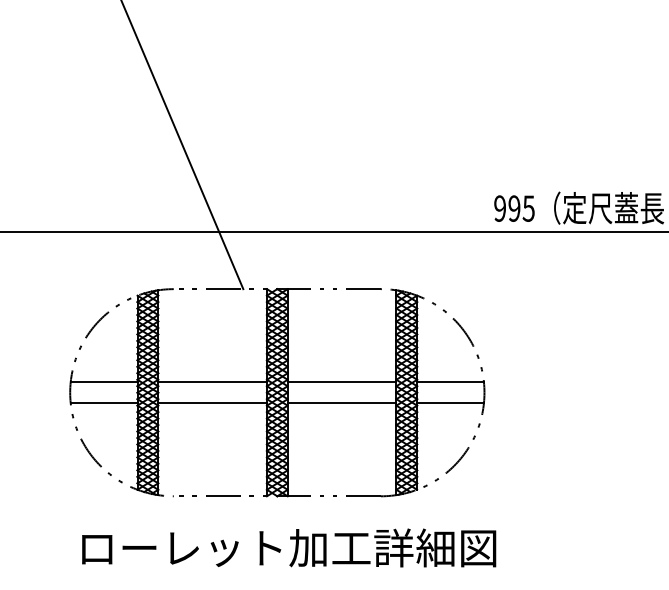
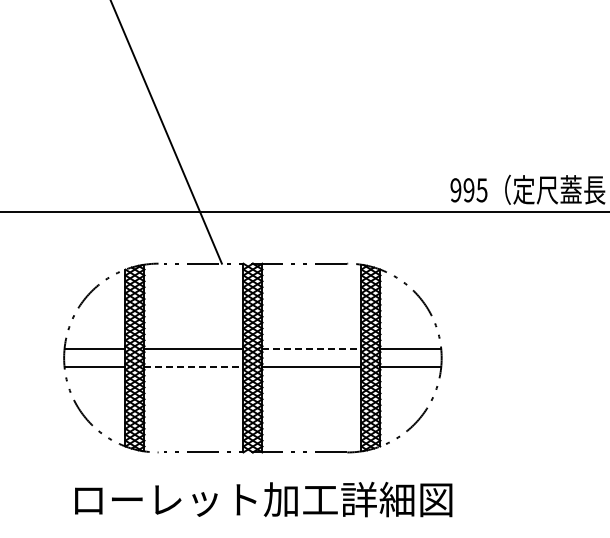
line: (341, 382) -> (311, 348), solid -> dashed
line: (212, 403) -> (193, 367), solid -> dashed

